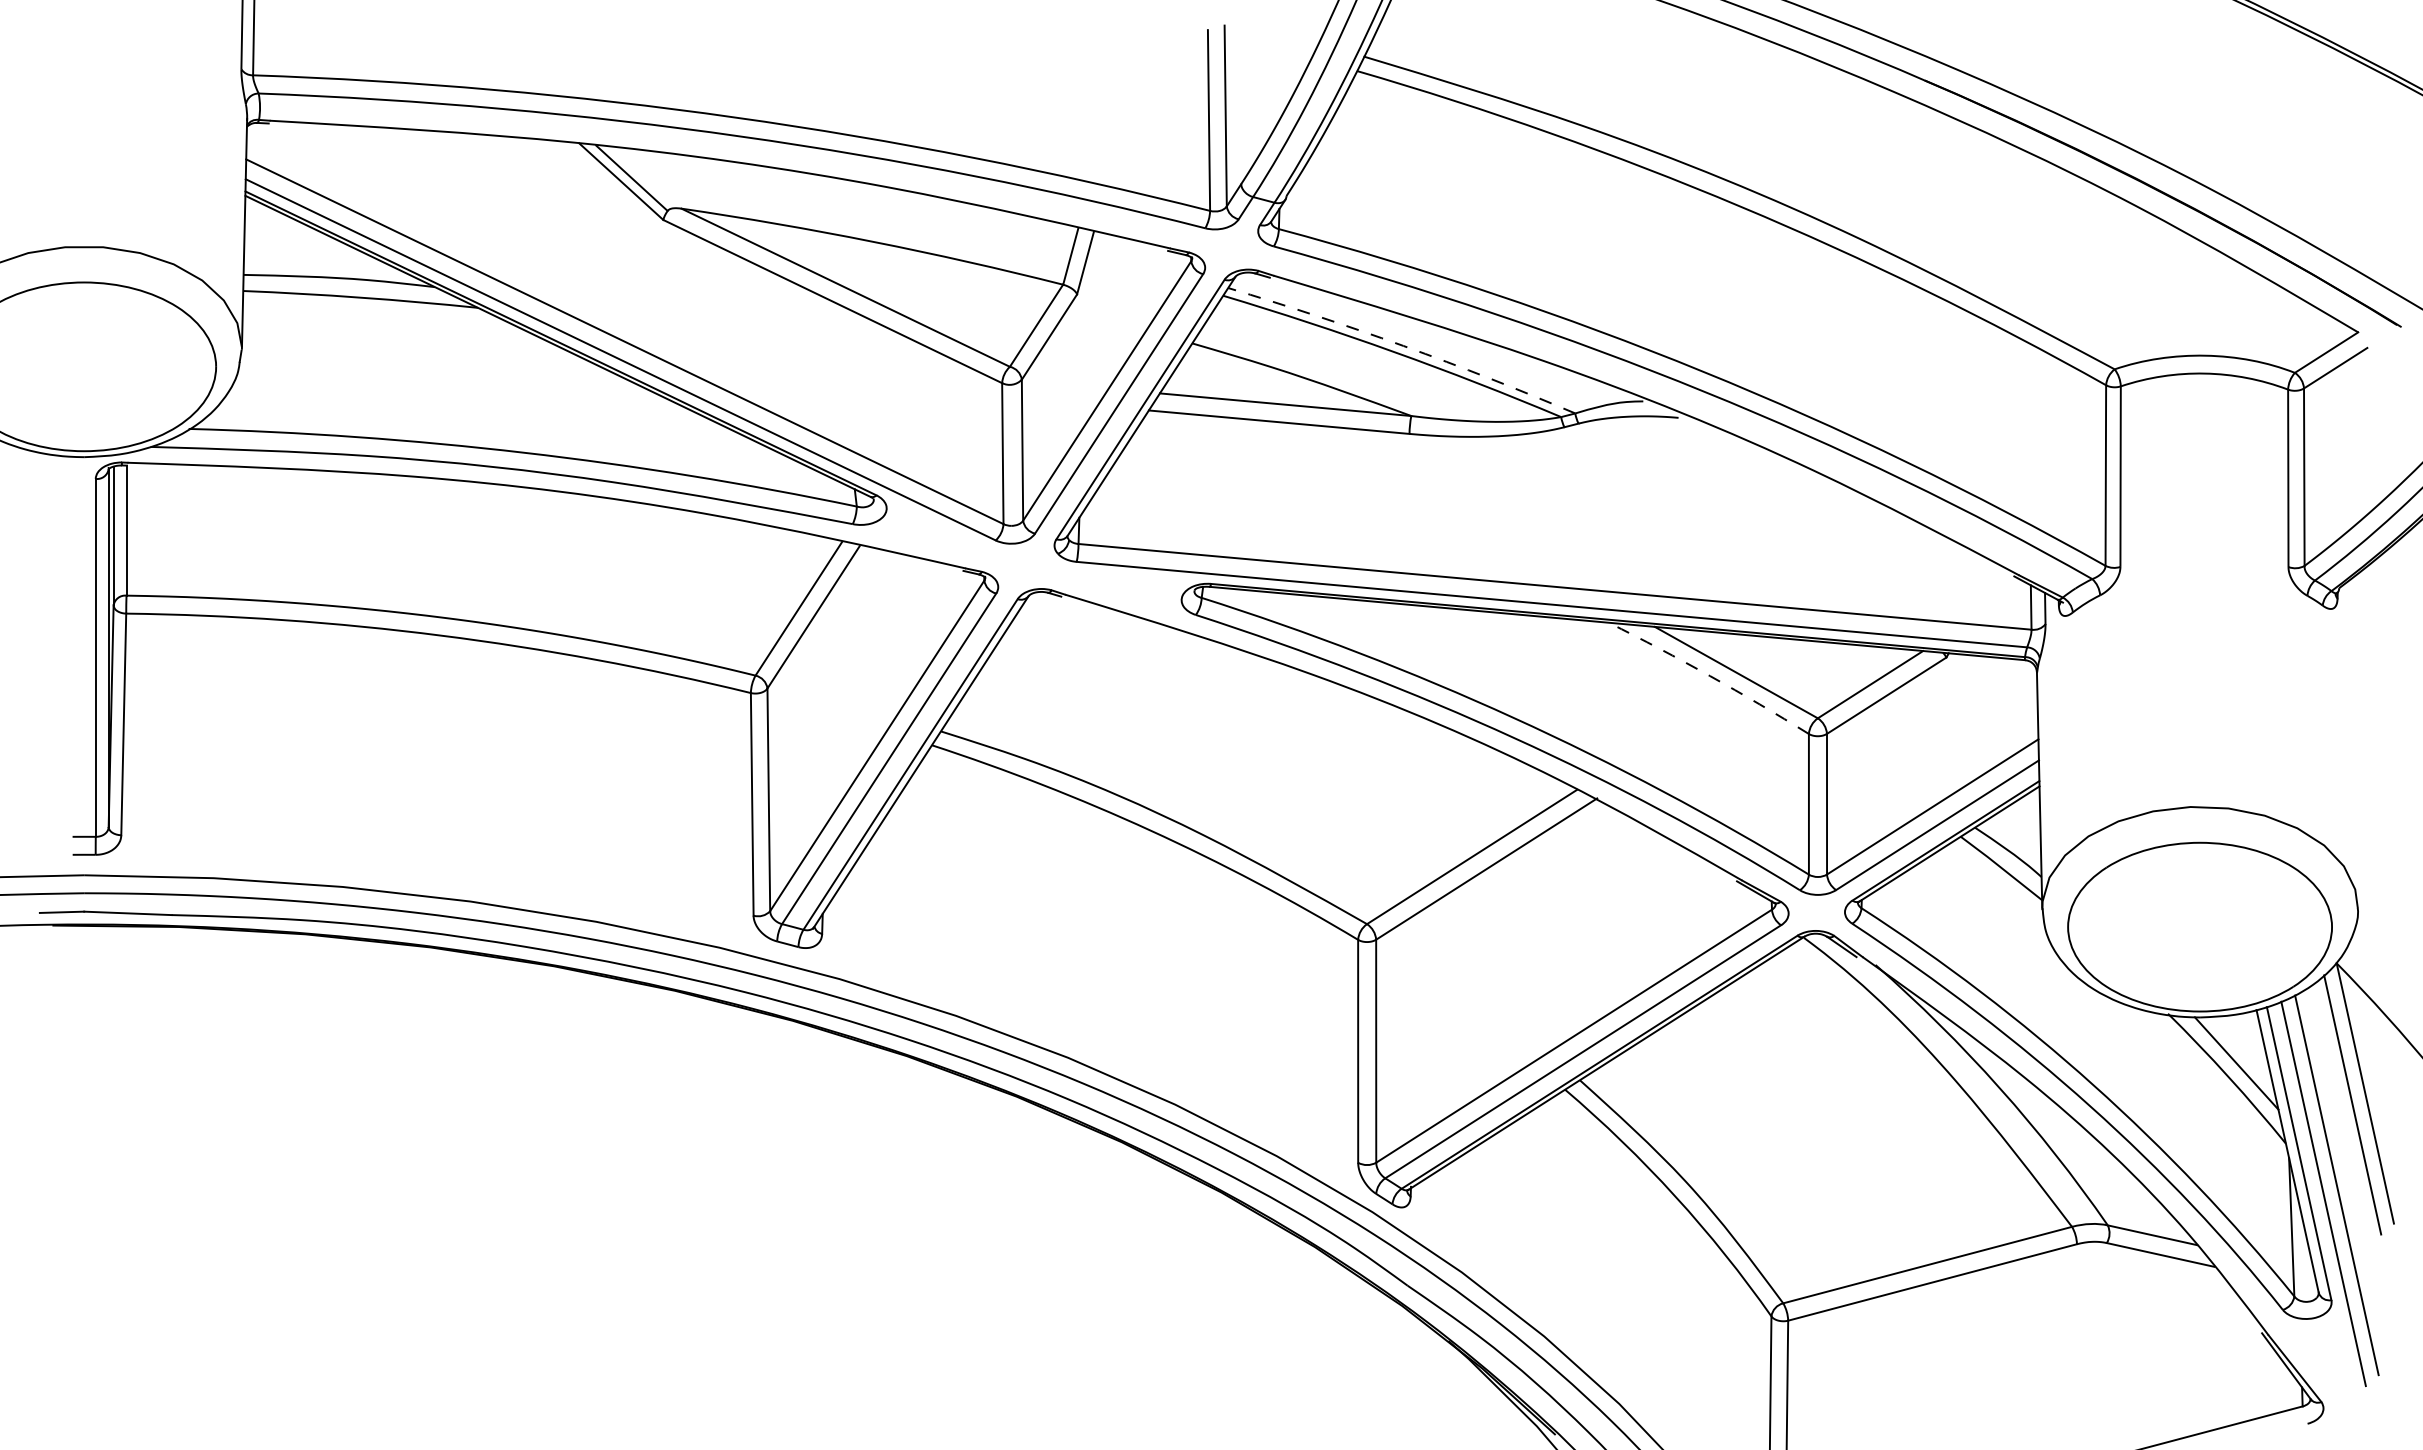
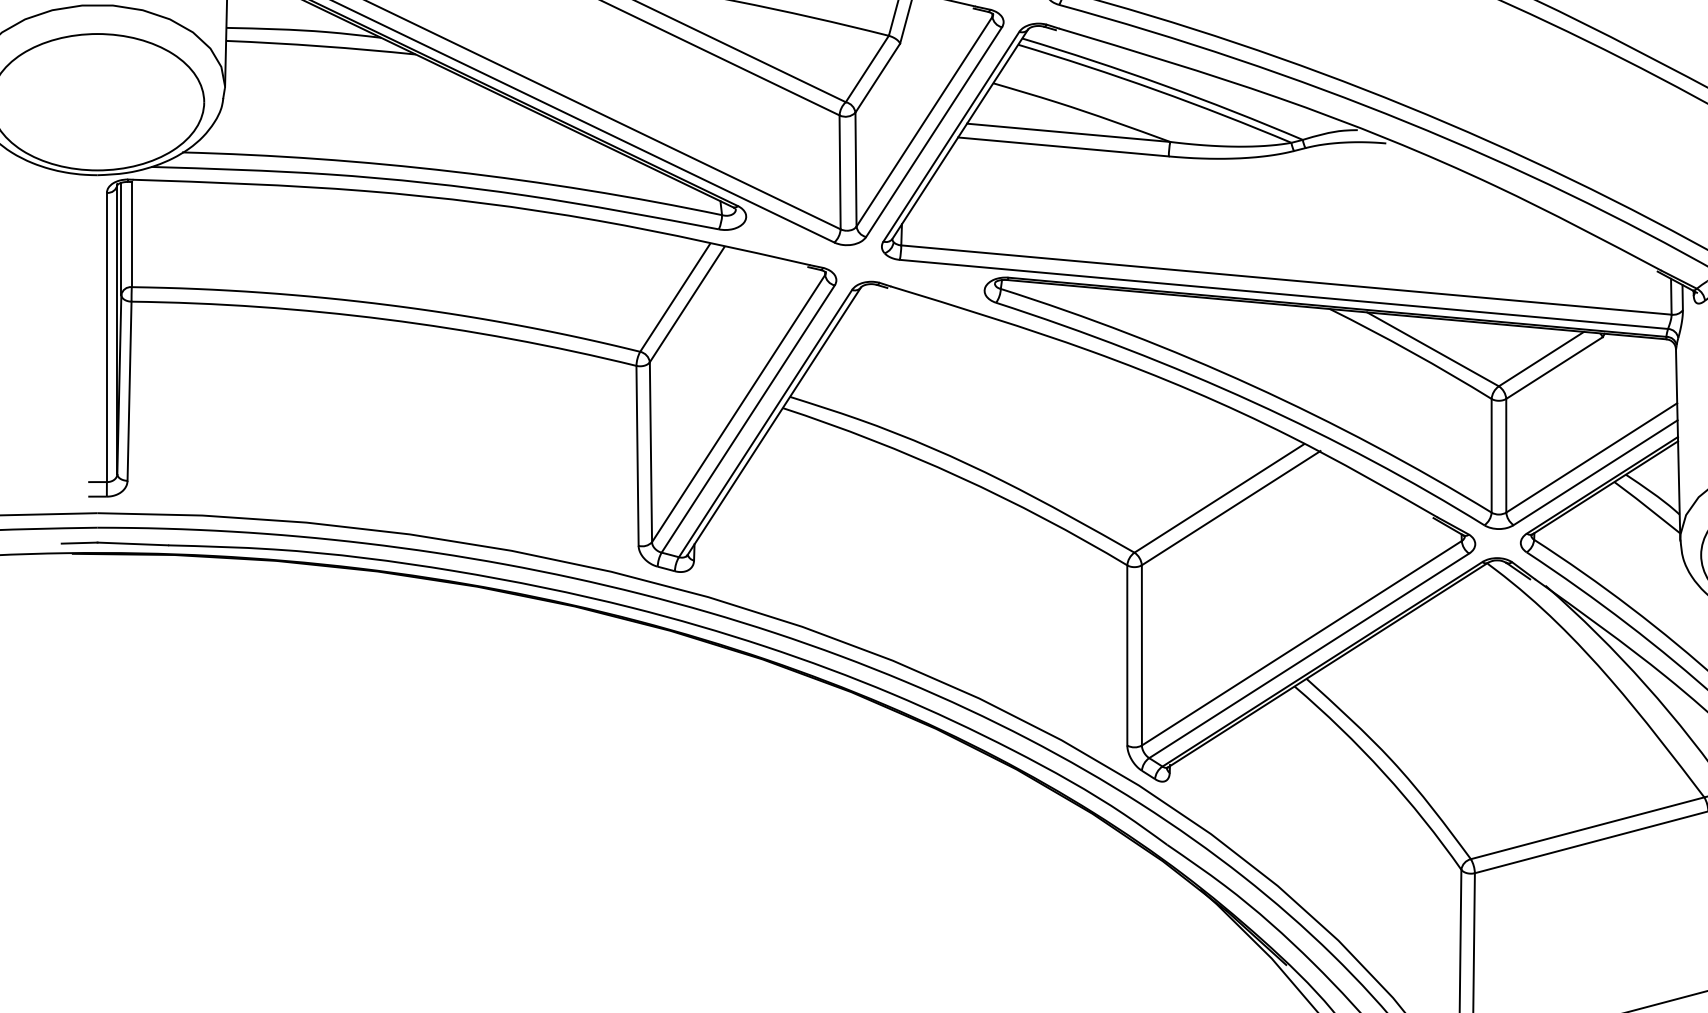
arc: (1403, 345) -> (1163, 84), dashed -> solid
arc: (1710, 676) -> (1412, 352), dashed -> solid

